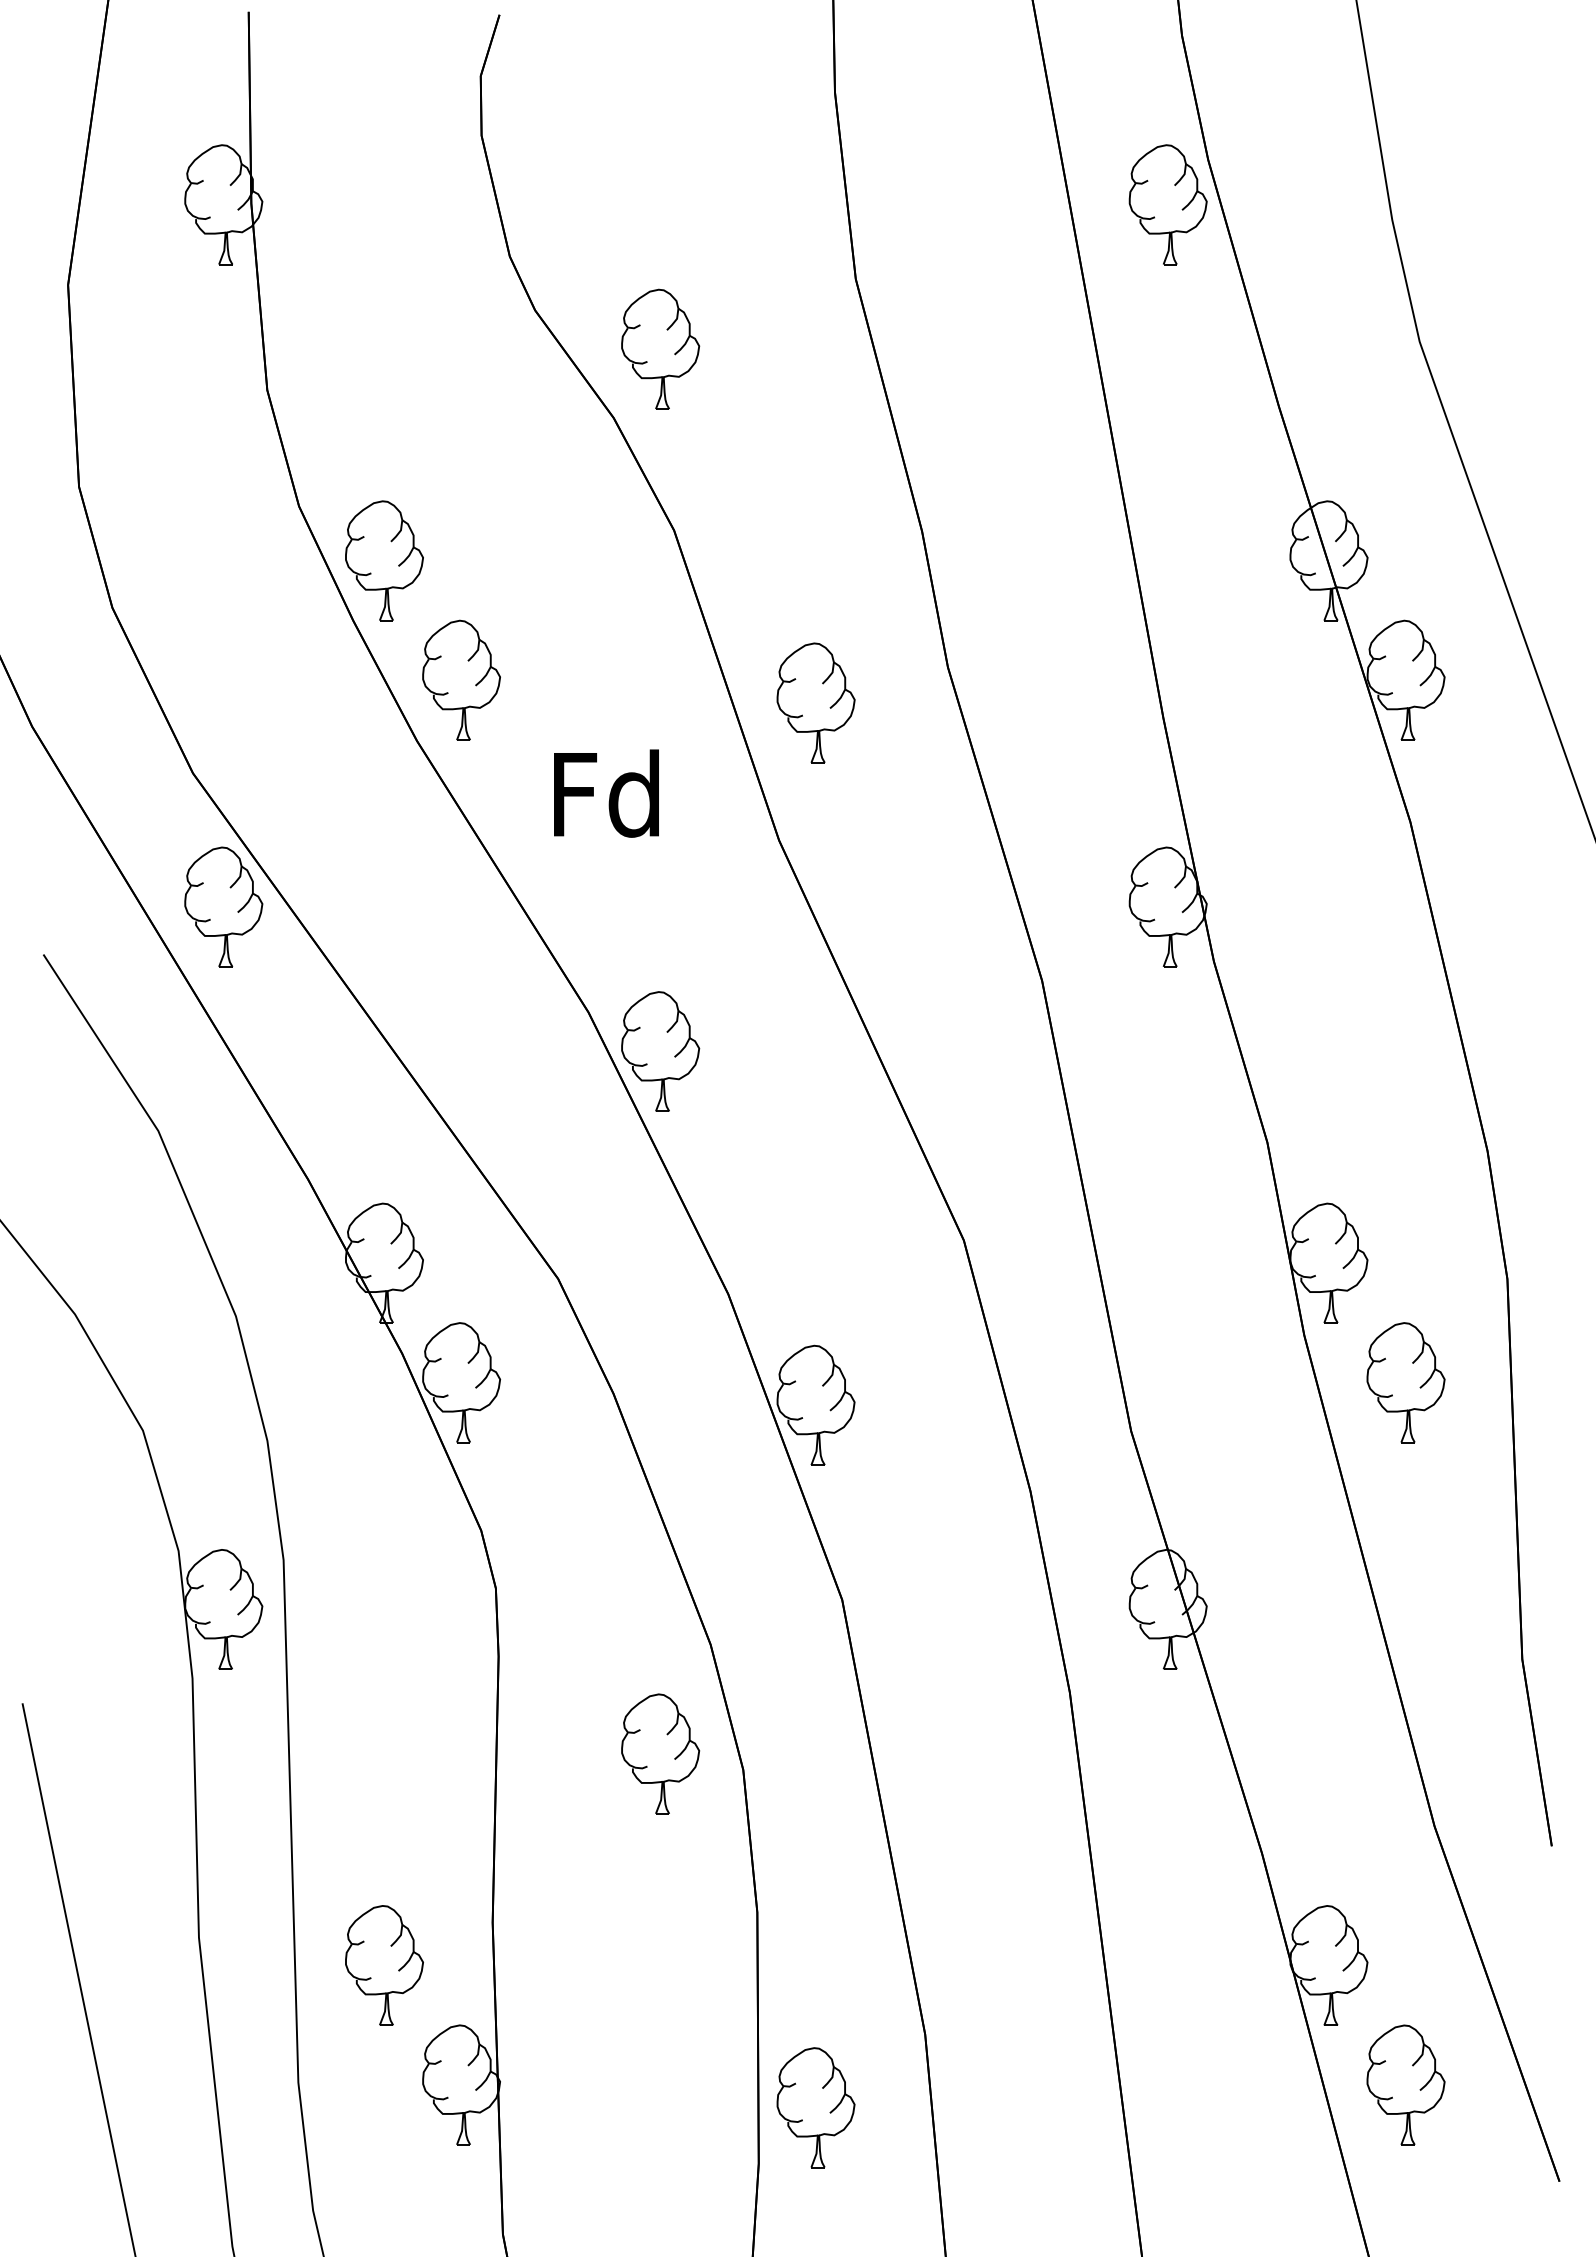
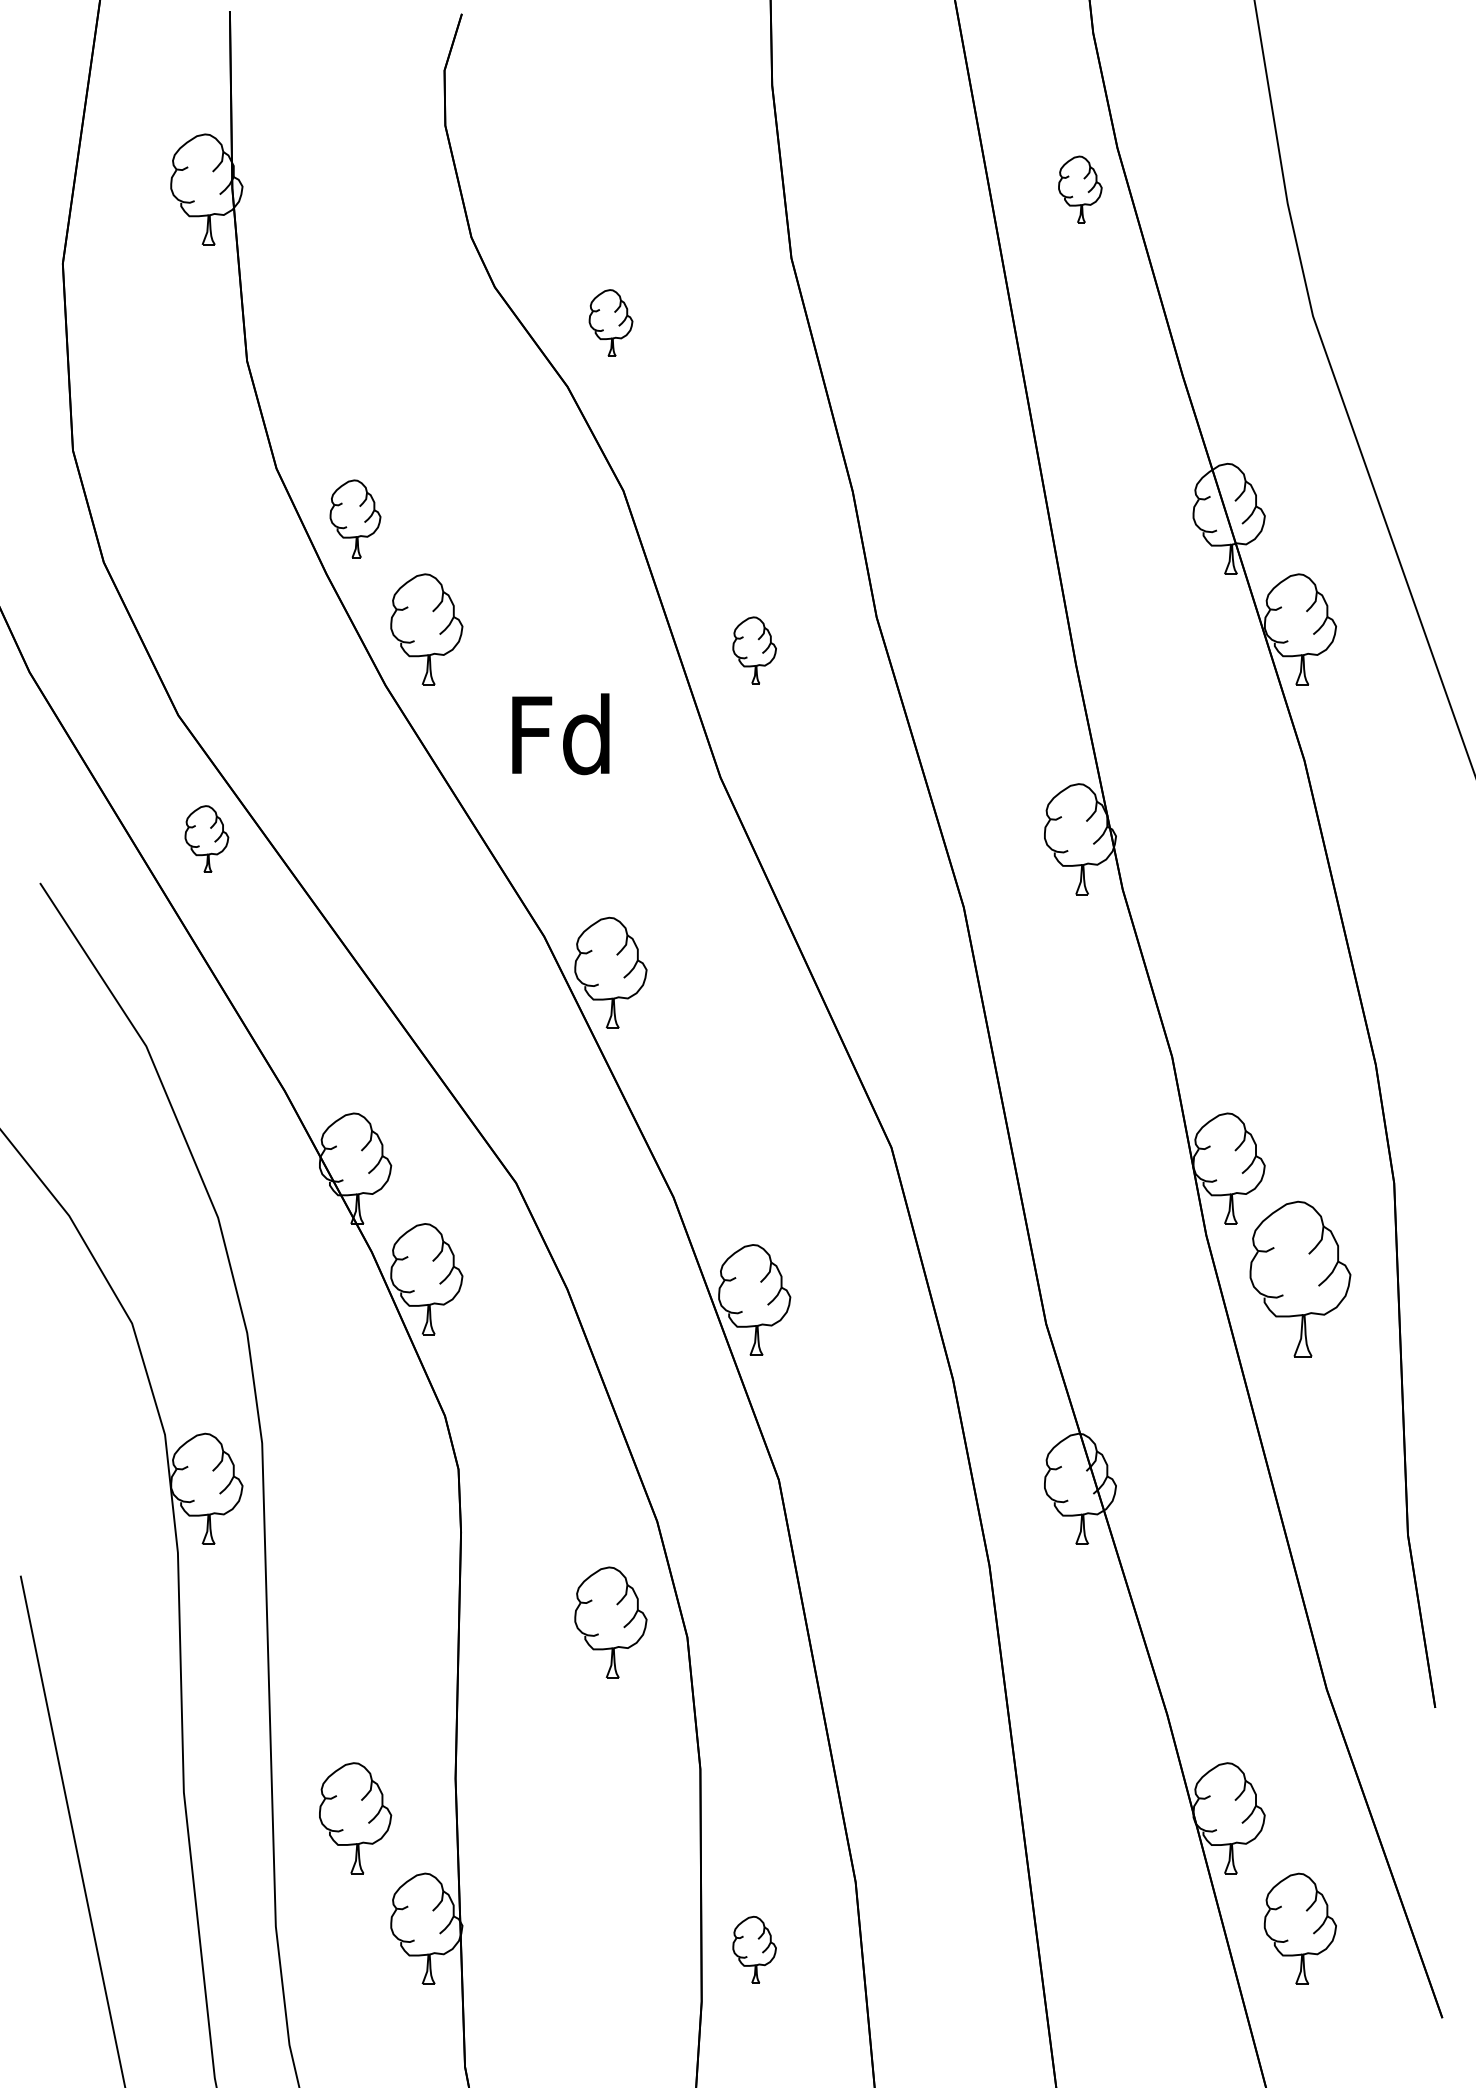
part: (1167, 204) -> (1079, 189), size x0.6
part: (660, 348) -> (610, 322), size x0.6
part: (384, 560) -> (355, 518), size x0.7
part: (815, 702) -> (754, 649), size x0.6
part: (223, 906) -> (206, 838), size x0.6
part: (1405, 1382) -> (1299, 1278), size x1.4
part: (815, 2107) -> (754, 1949), size x0.6

